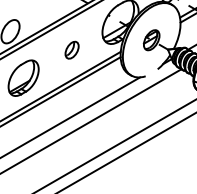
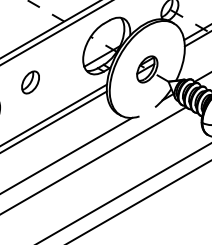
part: (71, 49) -> (29, 81), moved

